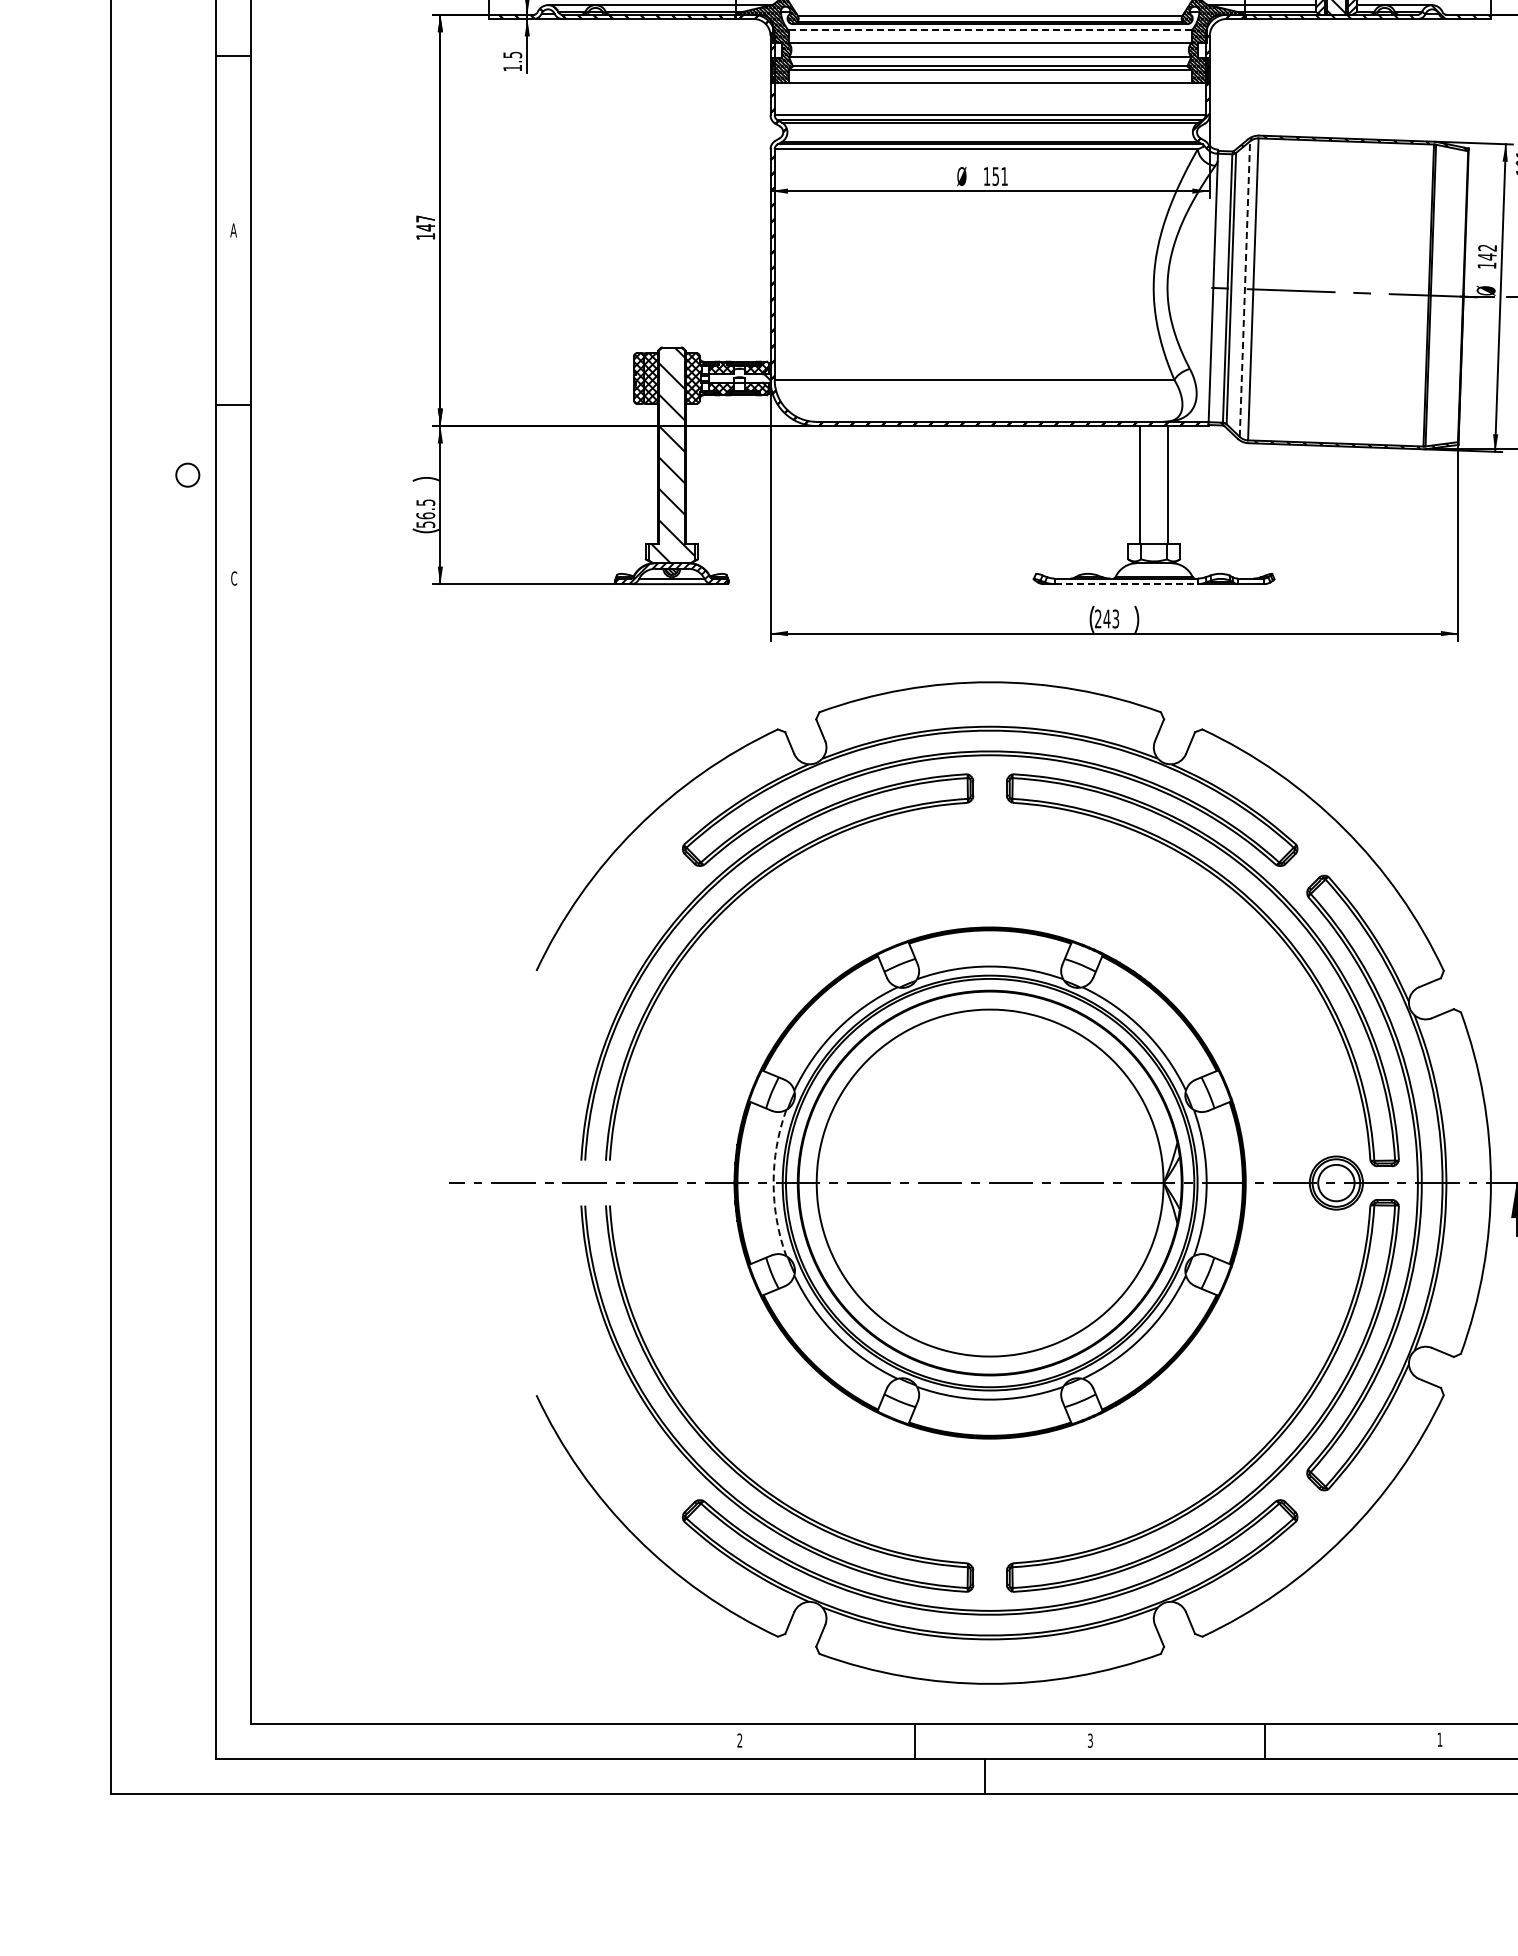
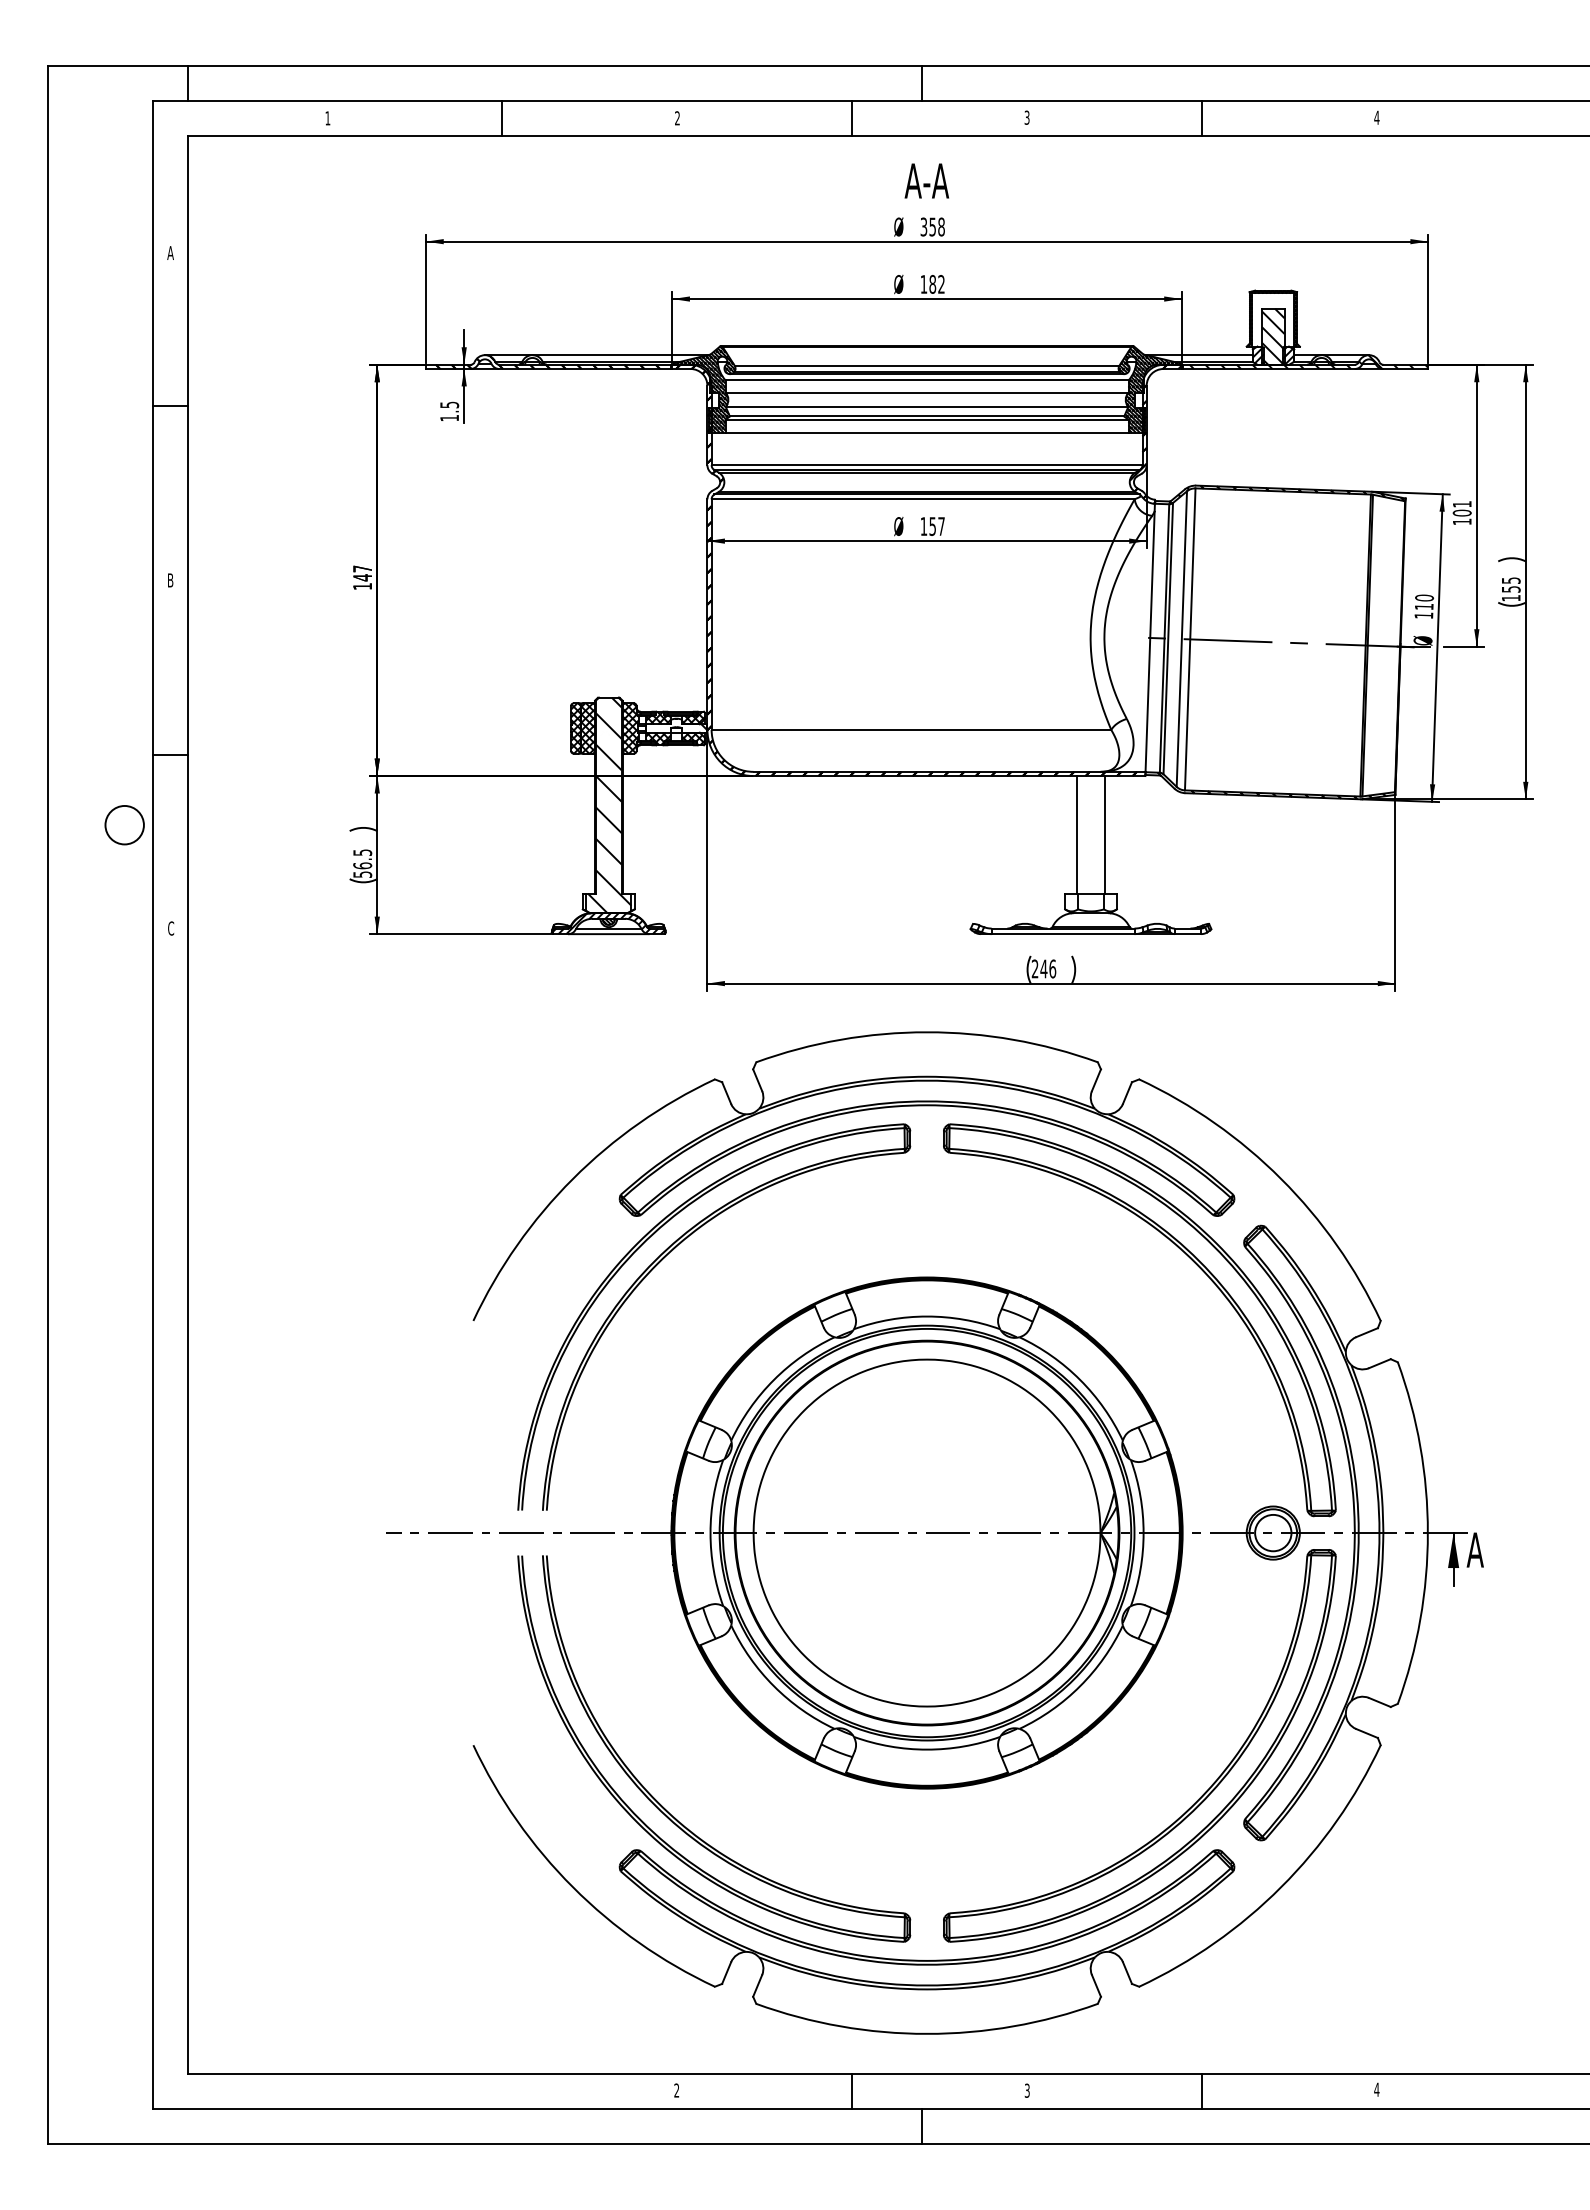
line: (989, 30) -> (926, 380), dashed -> solid
text: (1004, 176) -> (941, 526), 151 -> 157
text: (233, 230) -> (170, 580), A -> B
text: (1487, 252) -> (1424, 602), 142 -> 110
line: (1244, 289) -> (1181, 639), dashed -> solid
circle: (187, 474) -> (124, 824), size x1.67
line: (1126, 584) -> (1063, 934), dashed -> solid
text: (1115, 618) -> (1052, 968), 243 -> 246
arc: (773, 1183) -> (710, 1533), dashed -> solid
text: (1439, 1739) -> (1376, 2089), 1 -> 4

